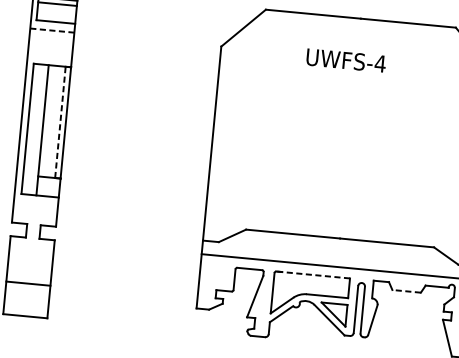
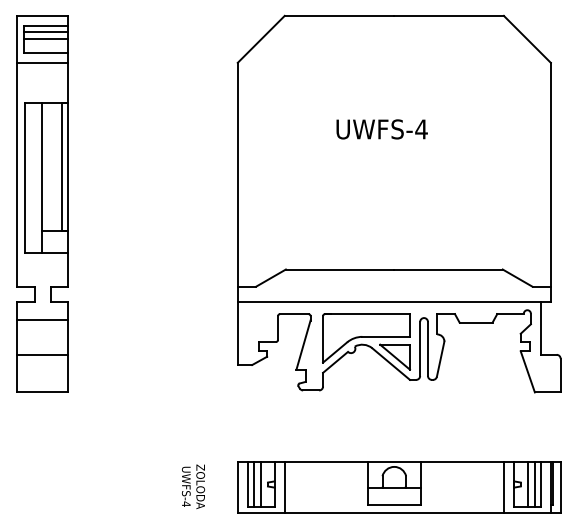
line: (56, 9) -> (45, 38), added
line: (52, 30) -> (43, 62), dashed -> solid
text: (345, 60) -> (381, 129), moved
line: (60, 121) -> (61, 166), dashed -> solid
line: (31, 253) -> (42, 319), added
line: (313, 275) -> (367, 314), dashed -> solid
line: (406, 291) -> (475, 322), dashed -> solid

